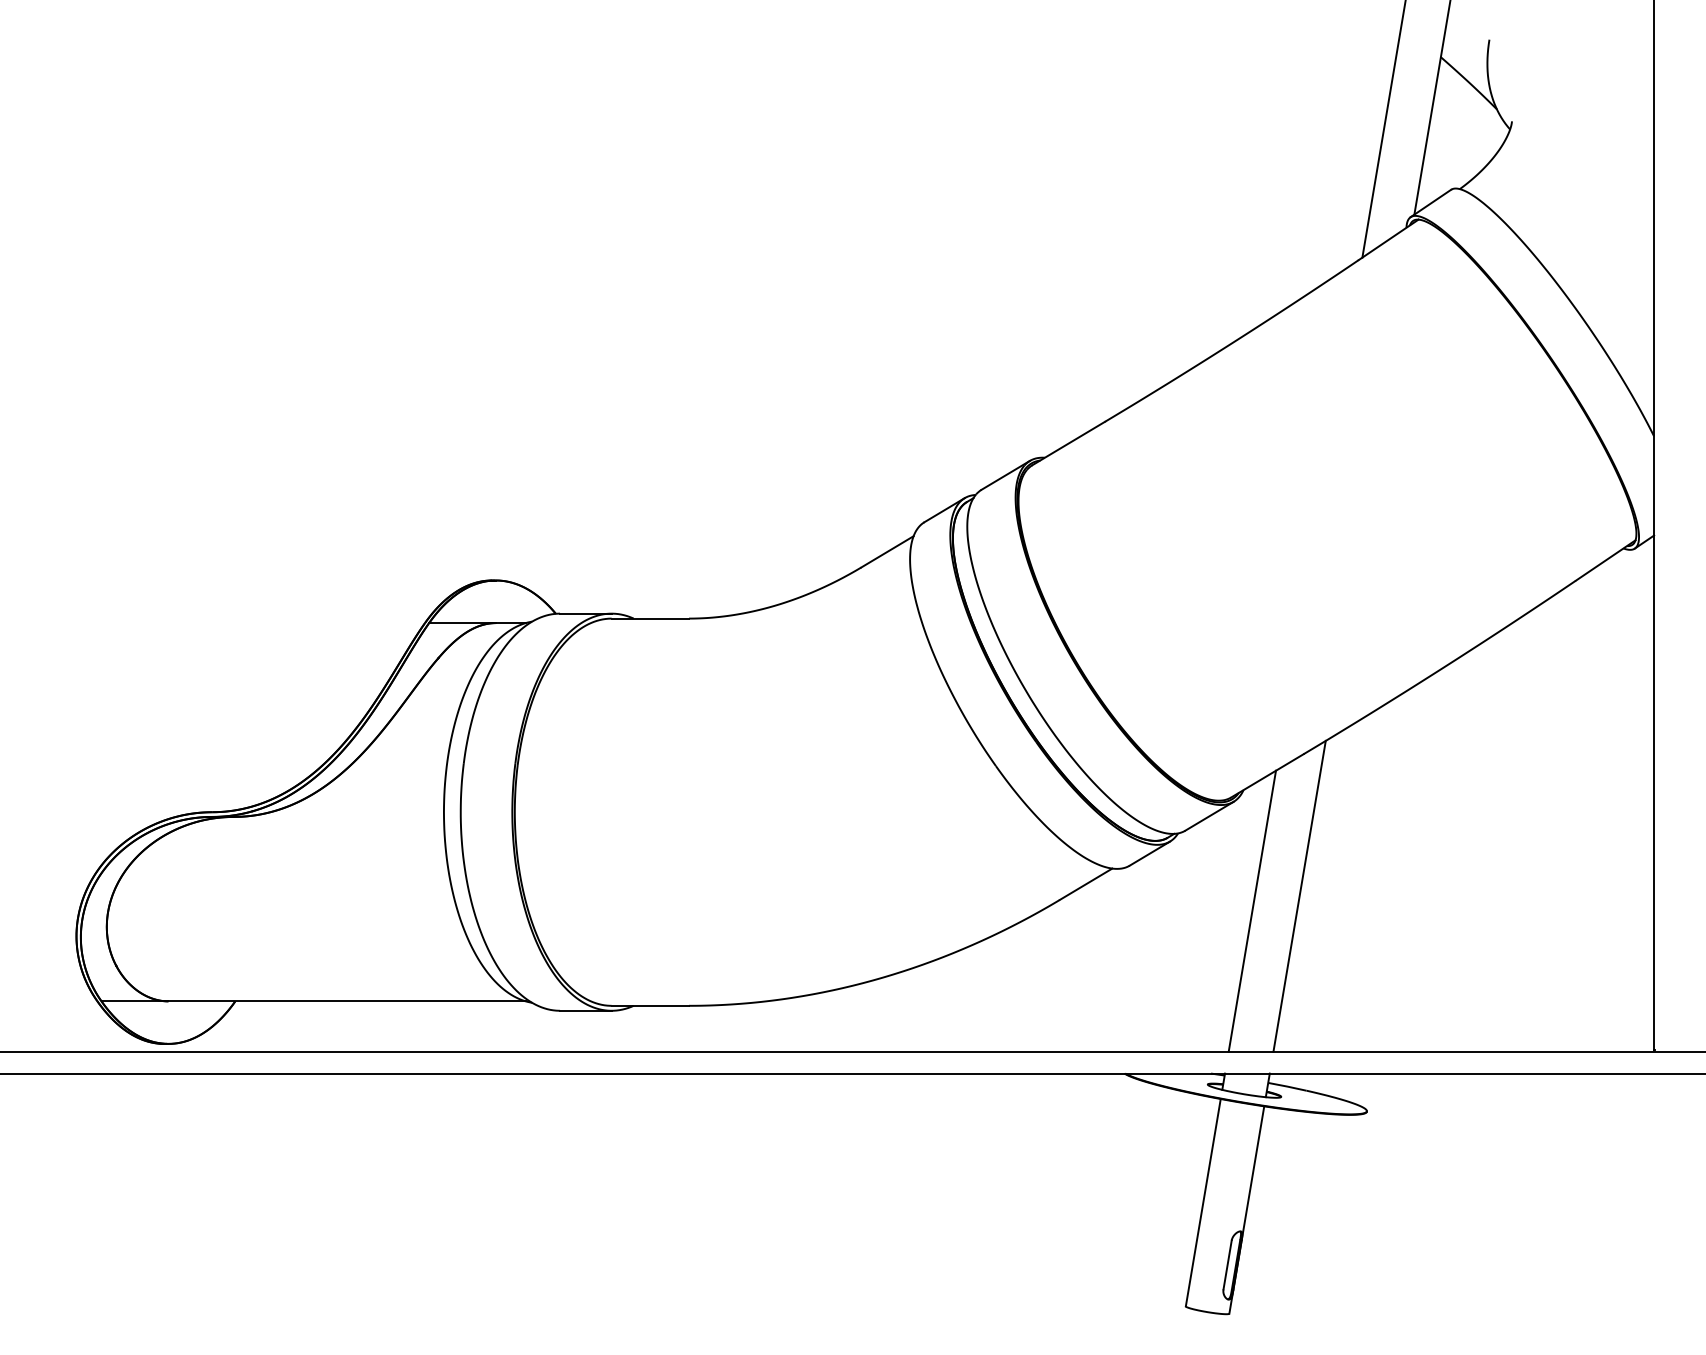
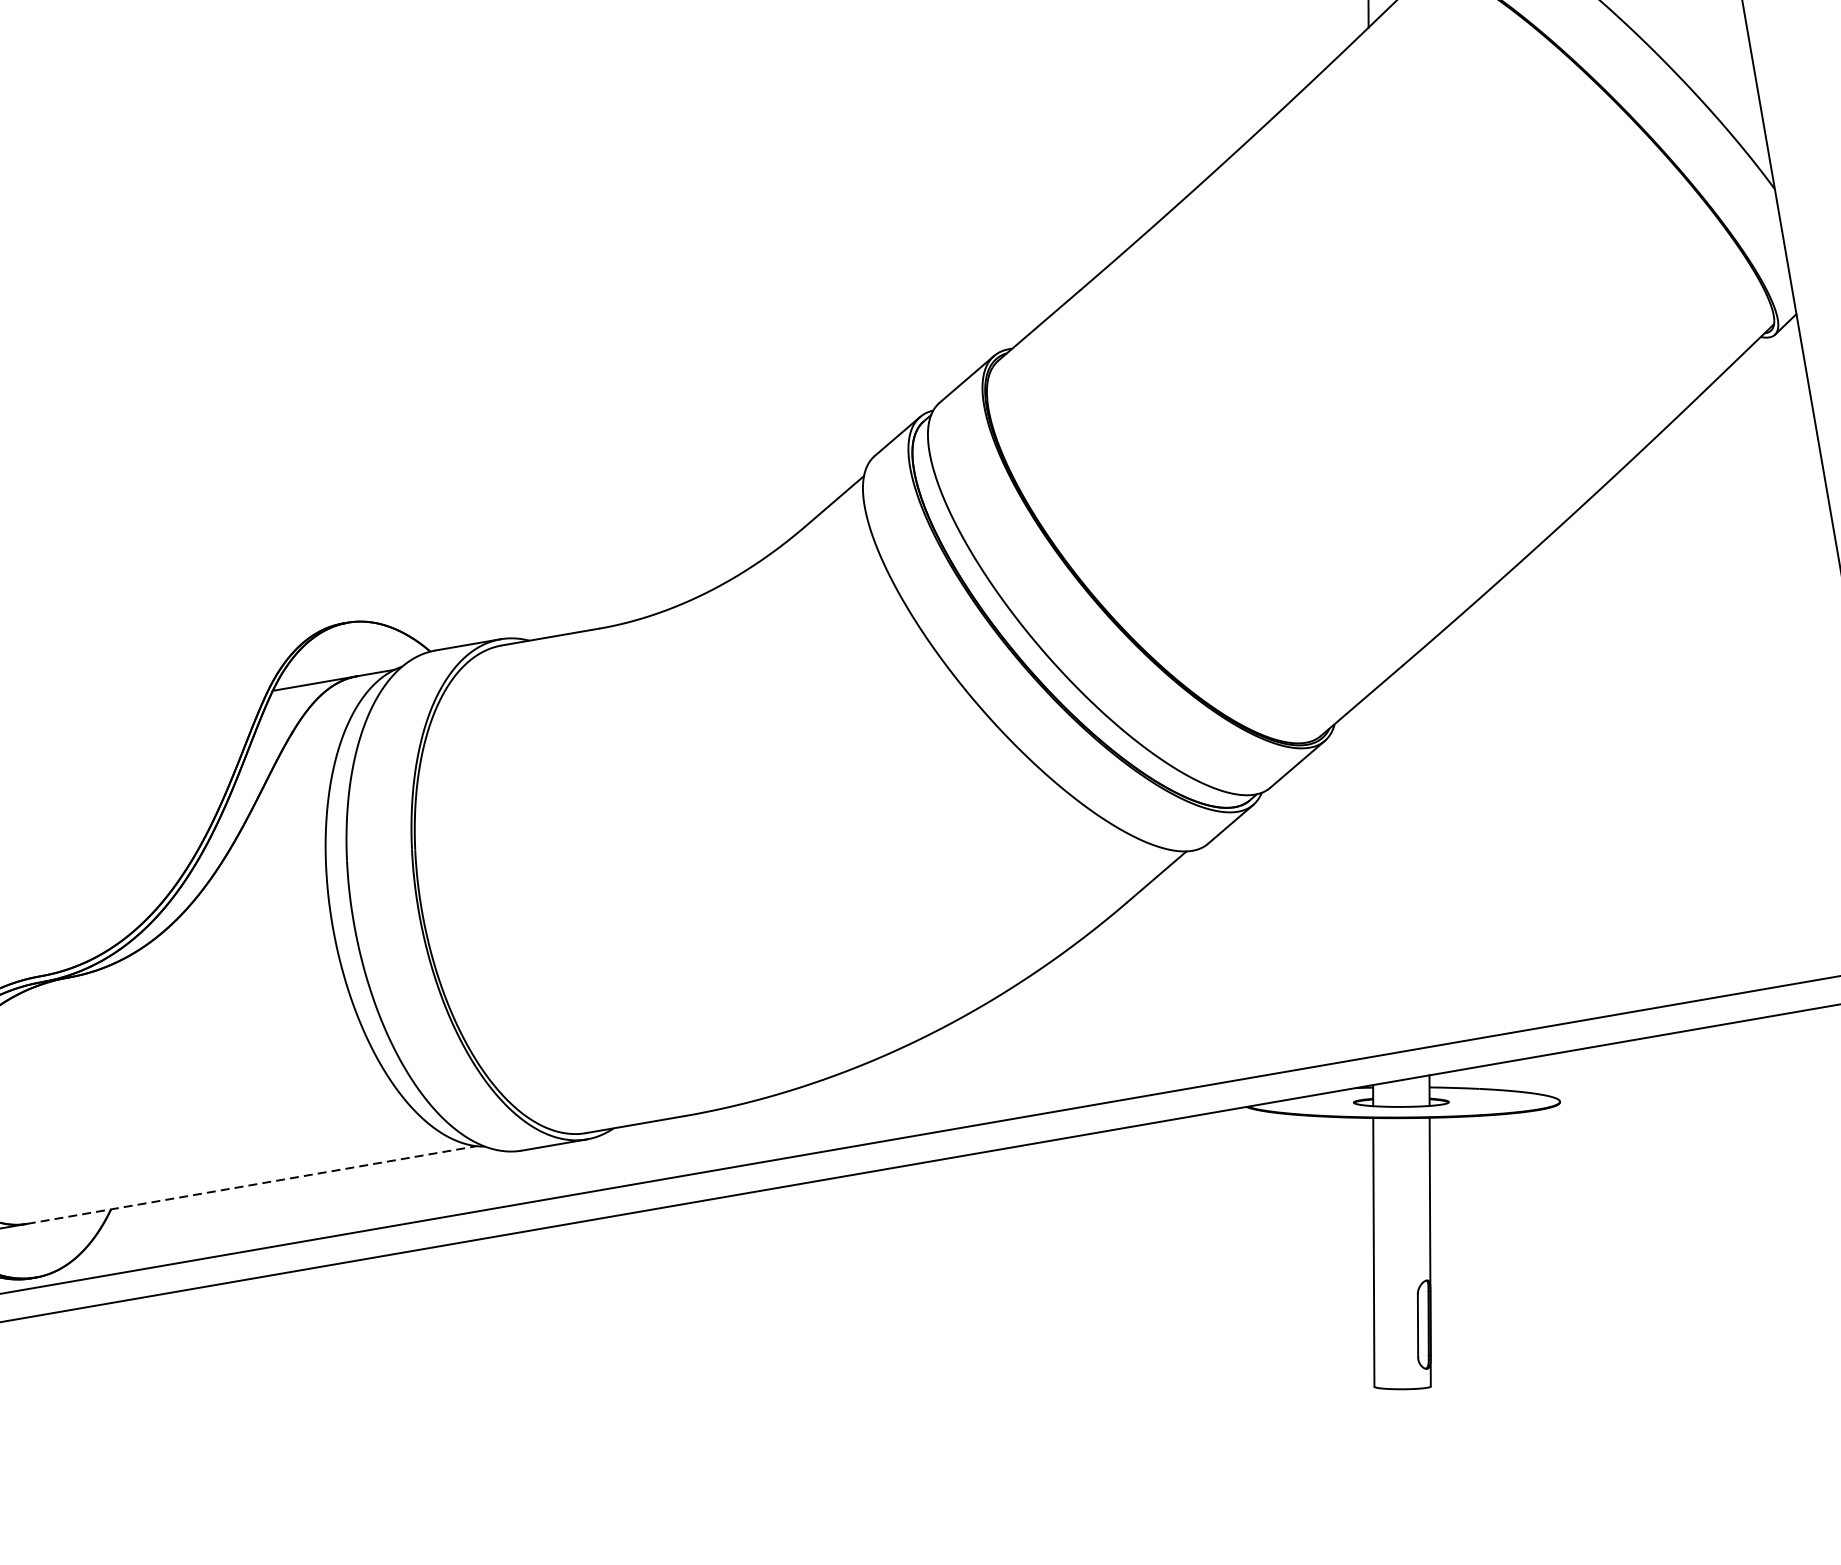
line: (1299, 895) -> (1428, 844), removed
line: (1252, 910) -> (1372, 873), removed
line: (347, 1001) -> (252, 1185), solid -> dashed

